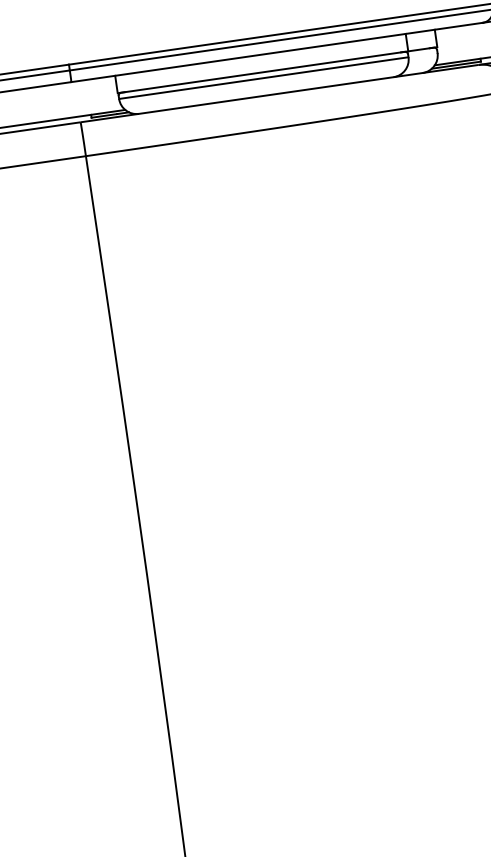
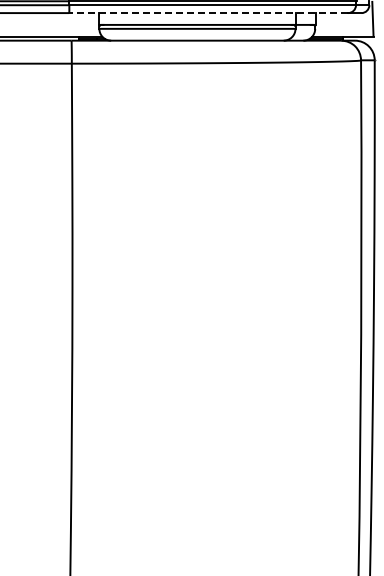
line: (276, 53) -> (208, 13), solid -> dashed

